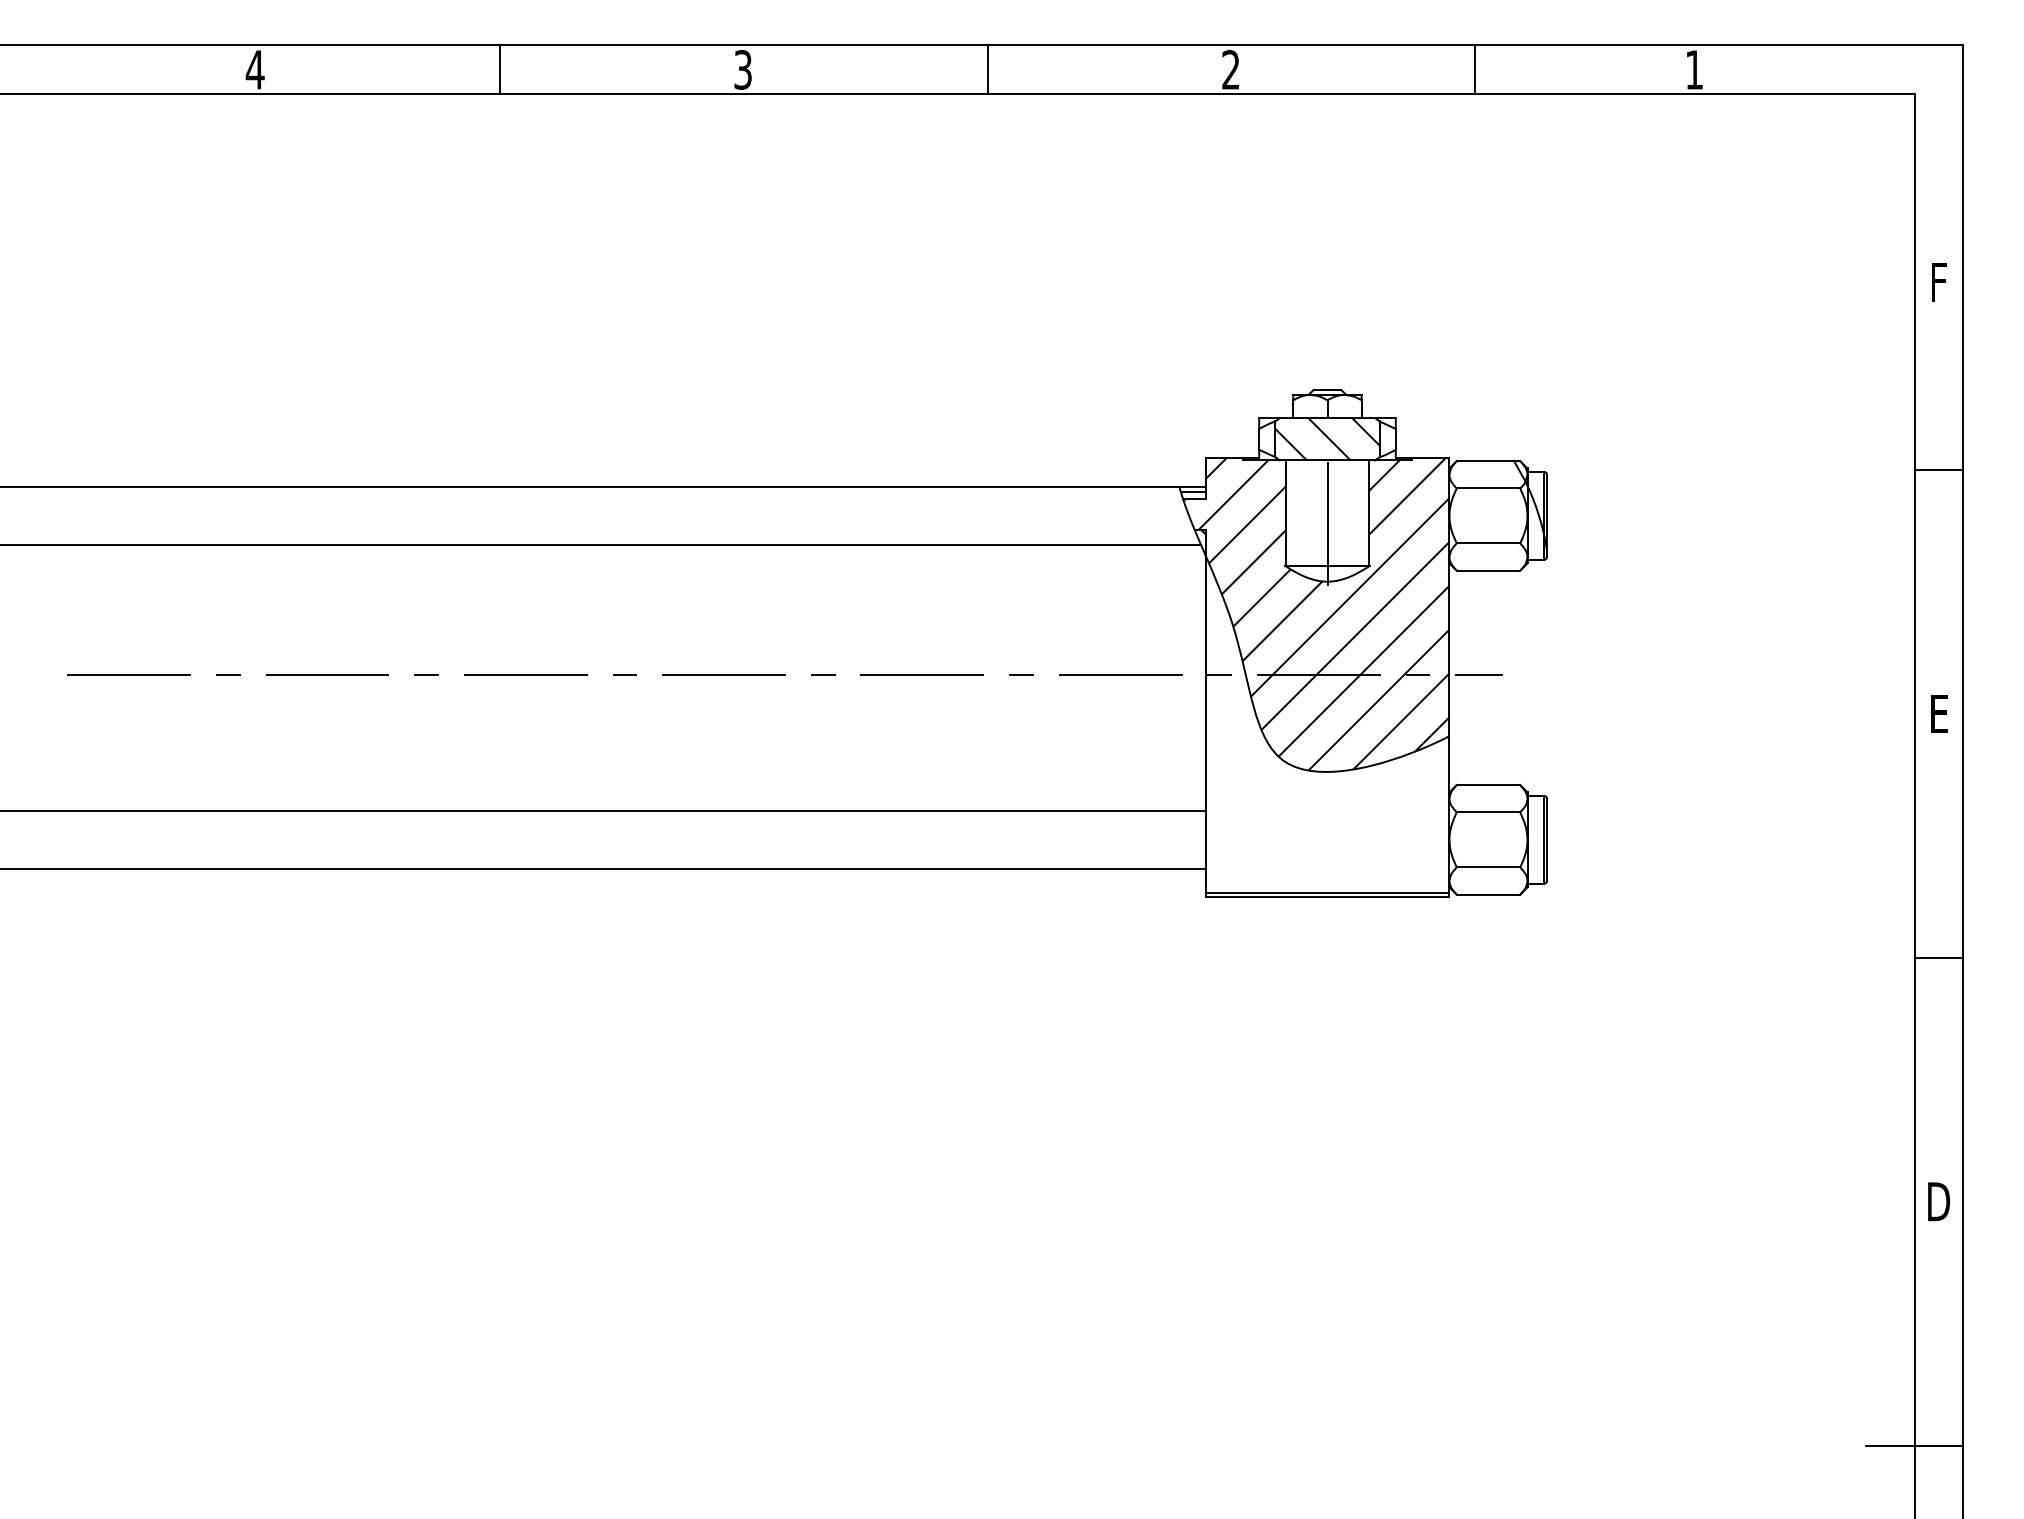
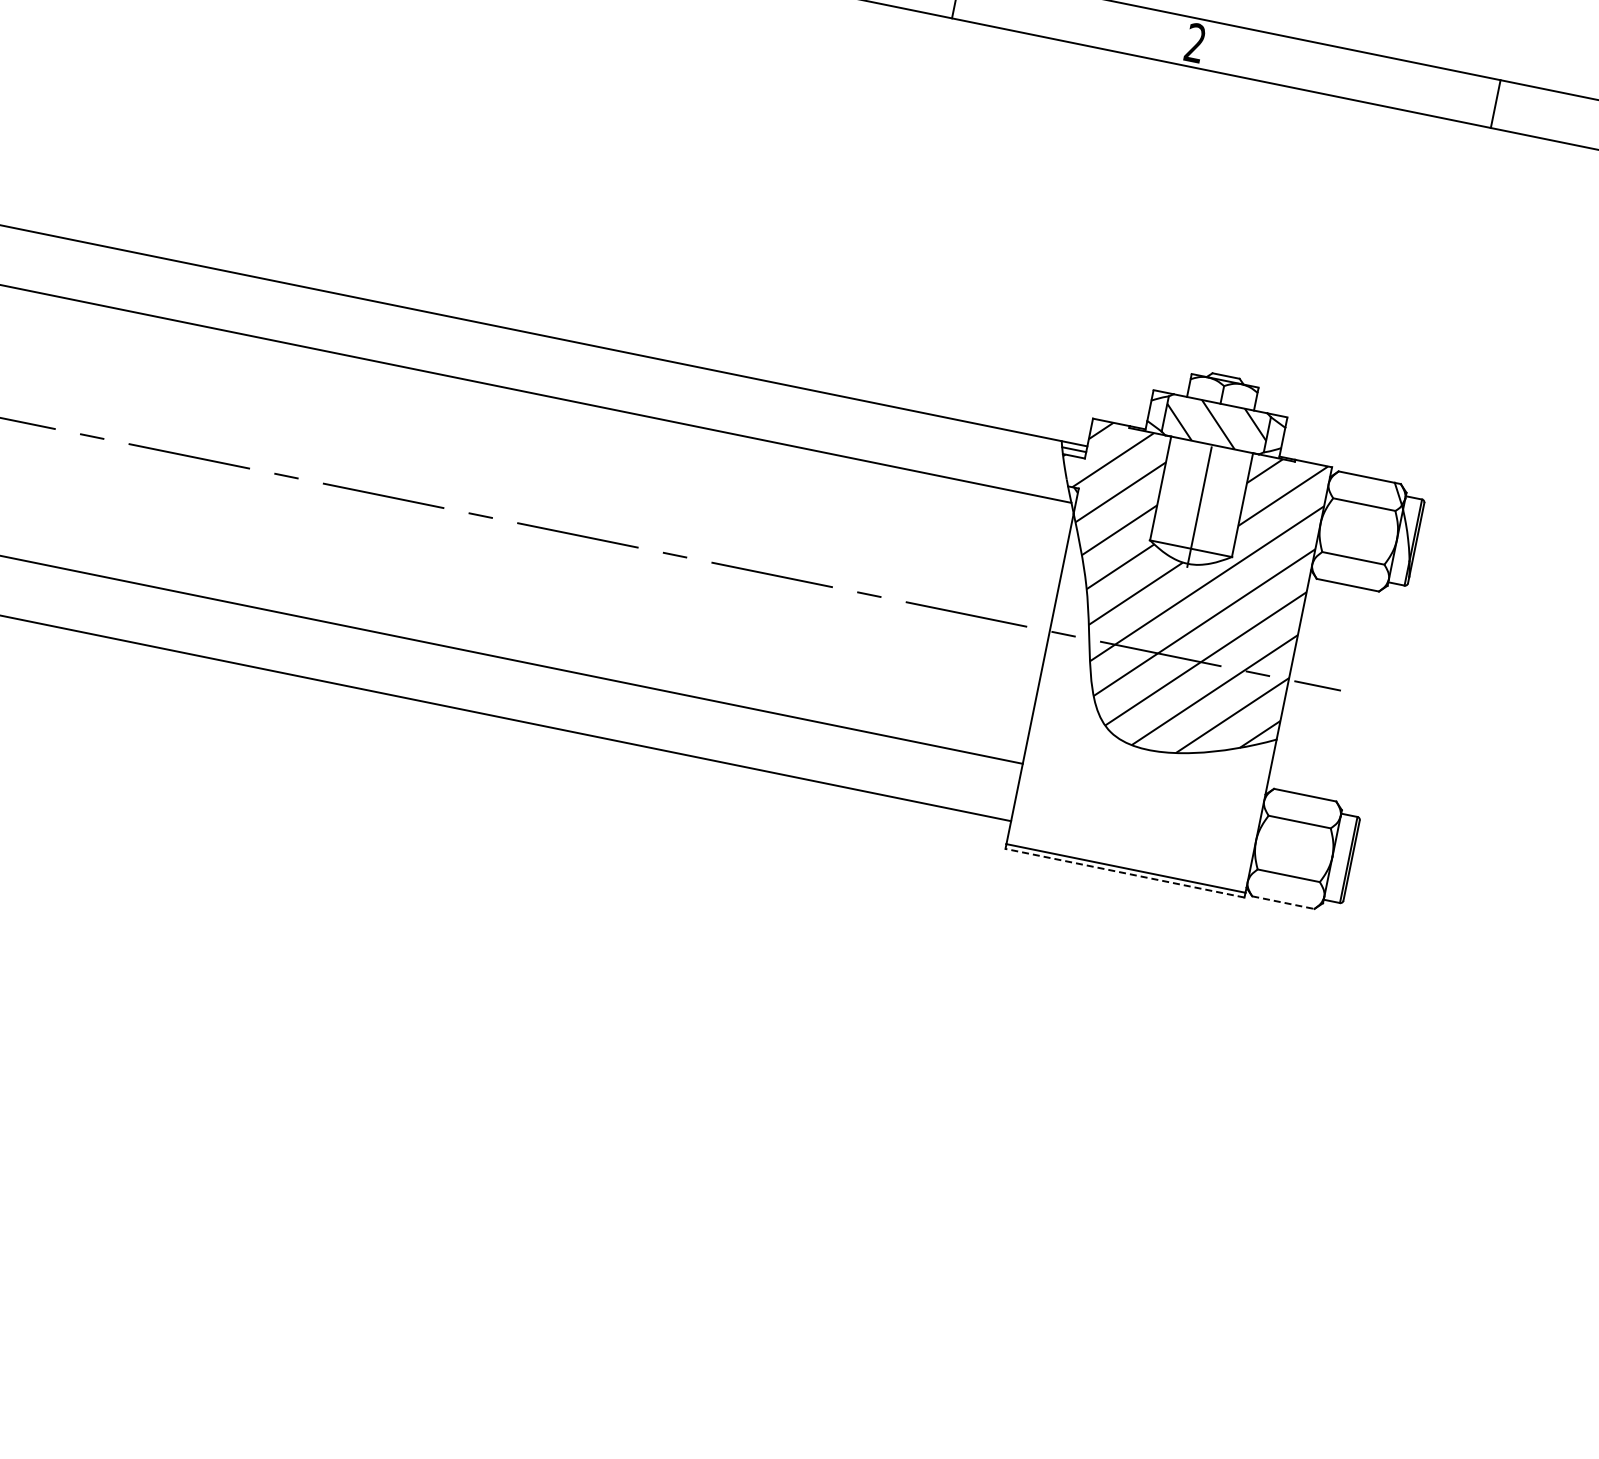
line: (1475, 69) -> (1495, 103), moved
line: (1488, 894) -> (1283, 902), solid -> dashed
line: (1327, 897) -> (1124, 873), solid -> dashed

